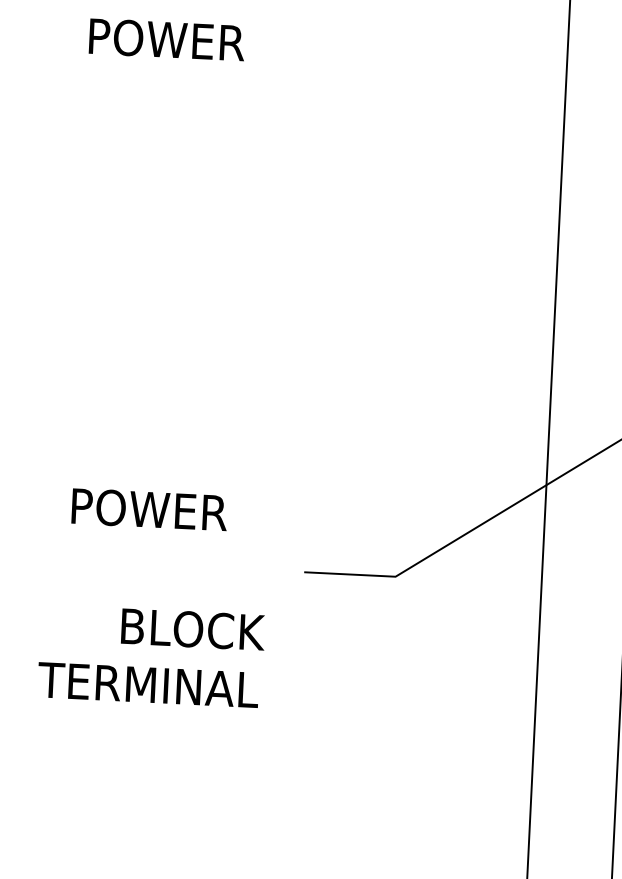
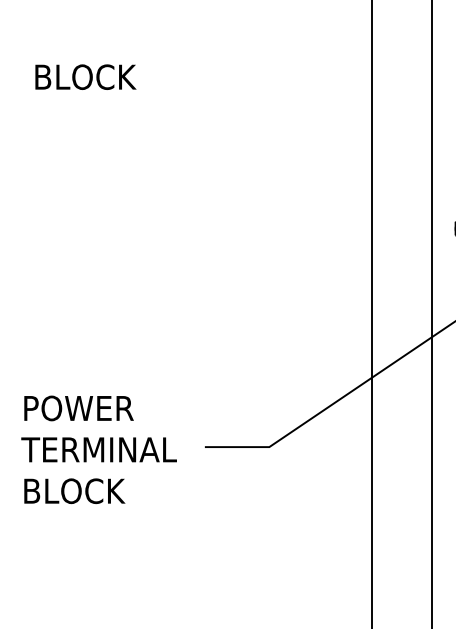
text: (169, 38) -> (91, 76), POWER -> BLOCK
text: (148, 509) -> (78, 408), moved
text: (192, 629) -> (74, 491), moved
text: (147, 684) -> (98, 449), moved

